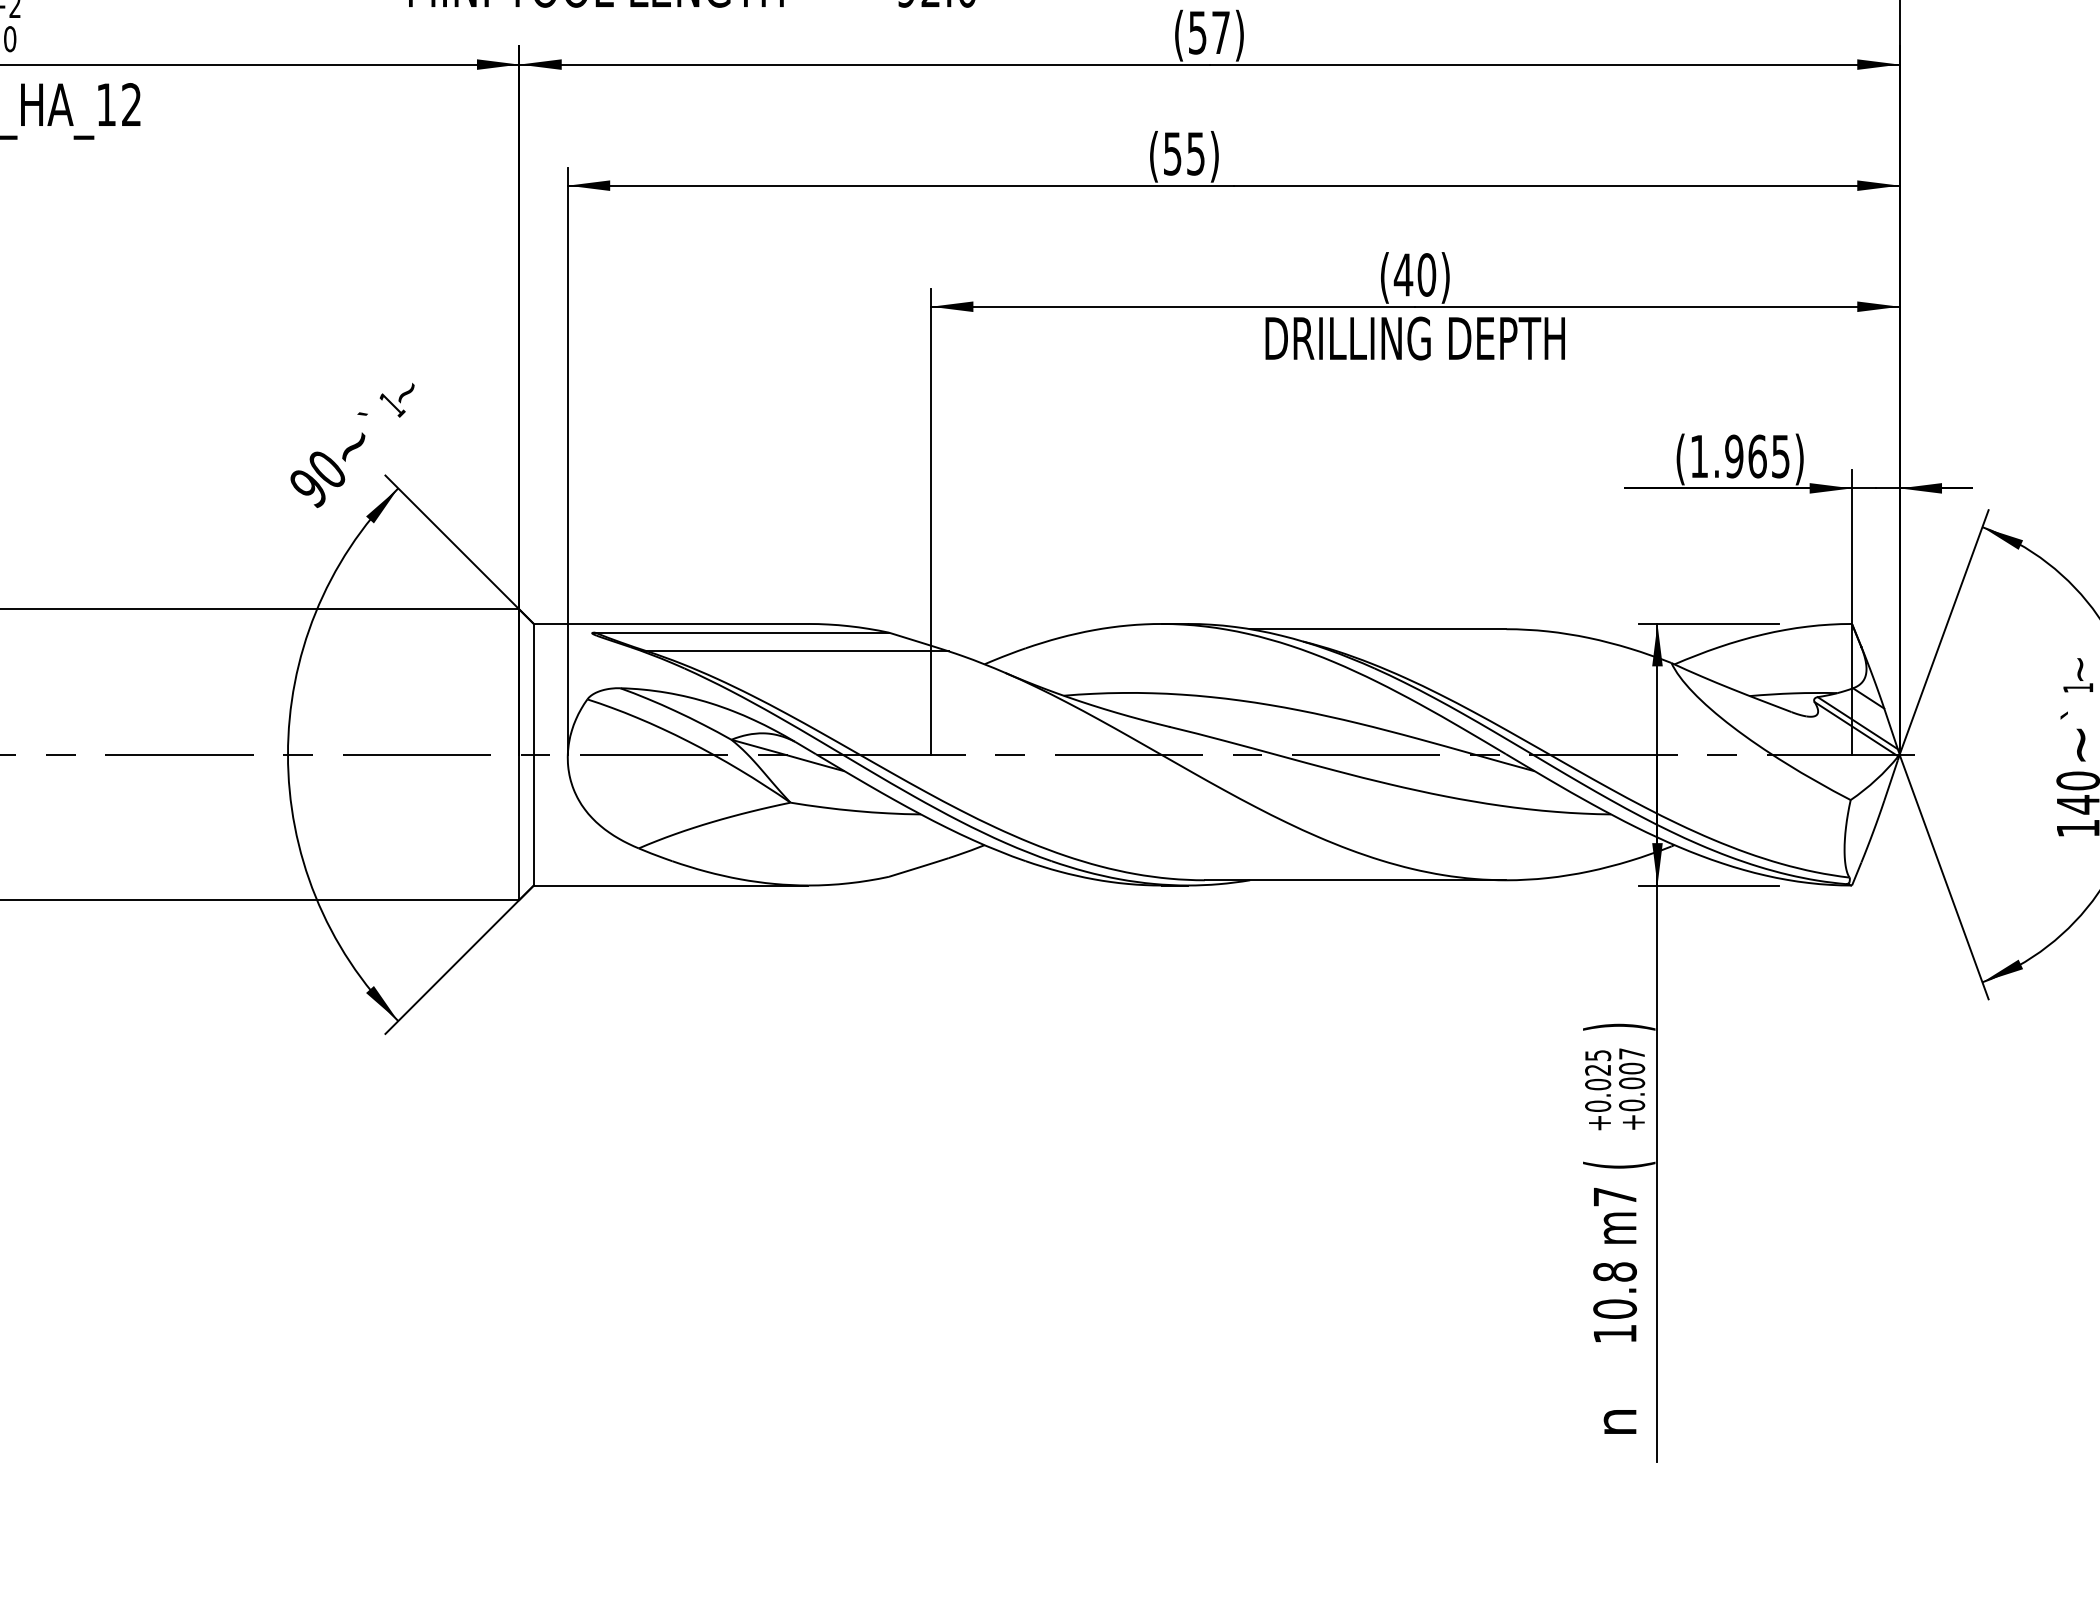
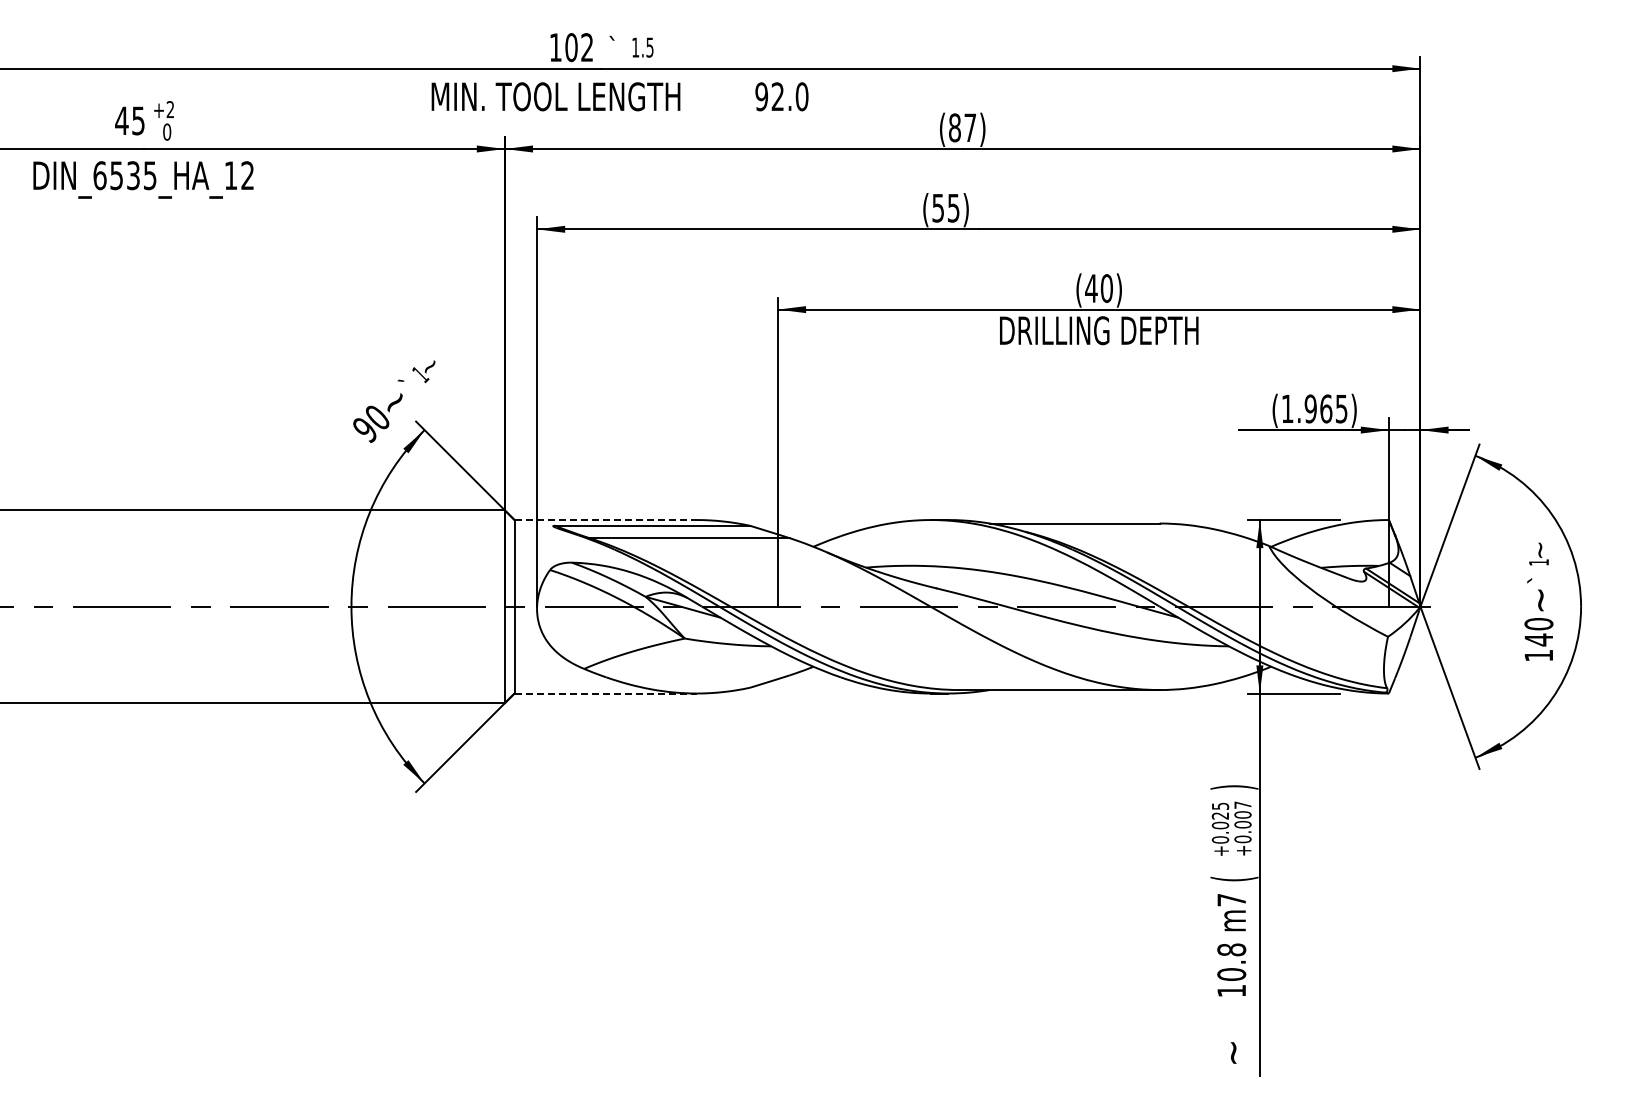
text: (1197, 32) -> (954, 127), (57) -> (87)
line: (672, 624) -> (606, 520), solid -> dashed
line: (672, 885) -> (606, 693), solid -> dashed
text: (1619, 1426) -> (1234, 1052), n -> ~

